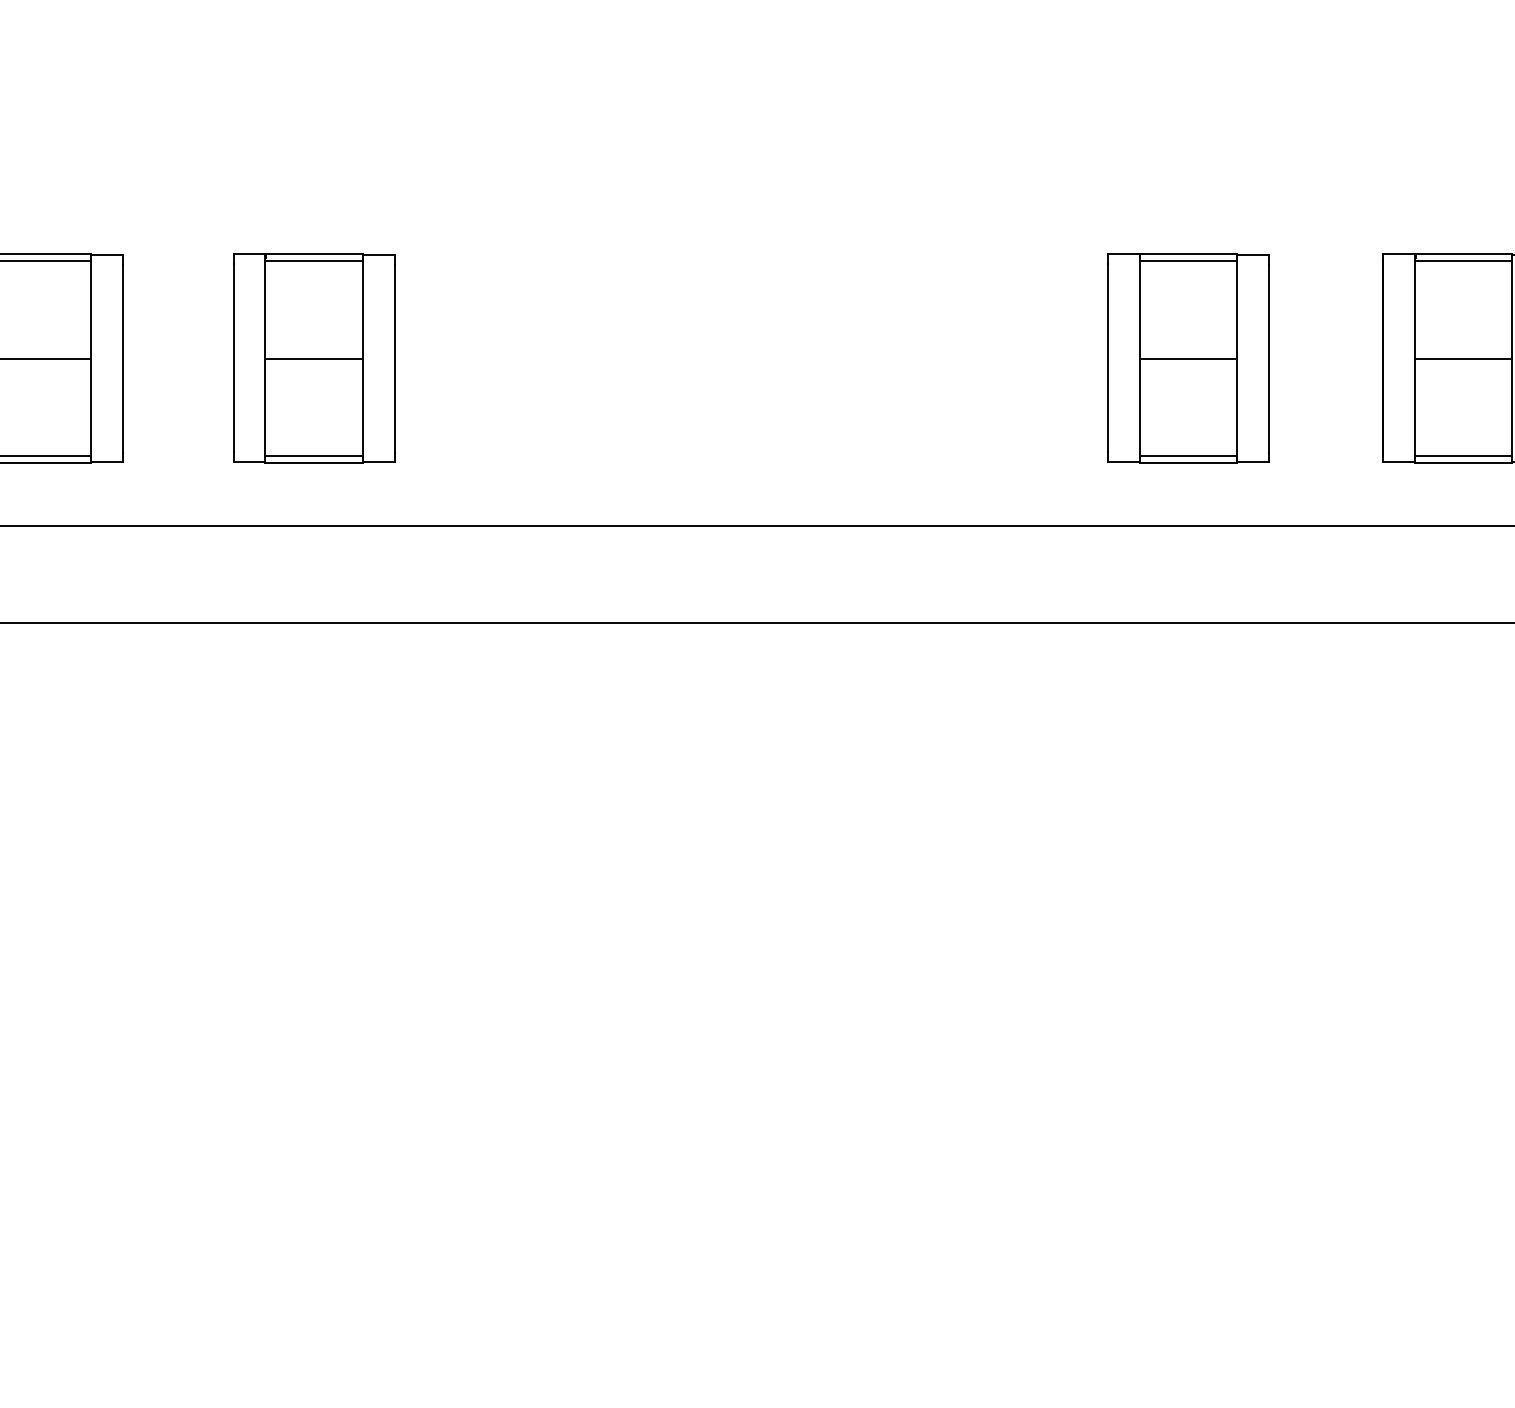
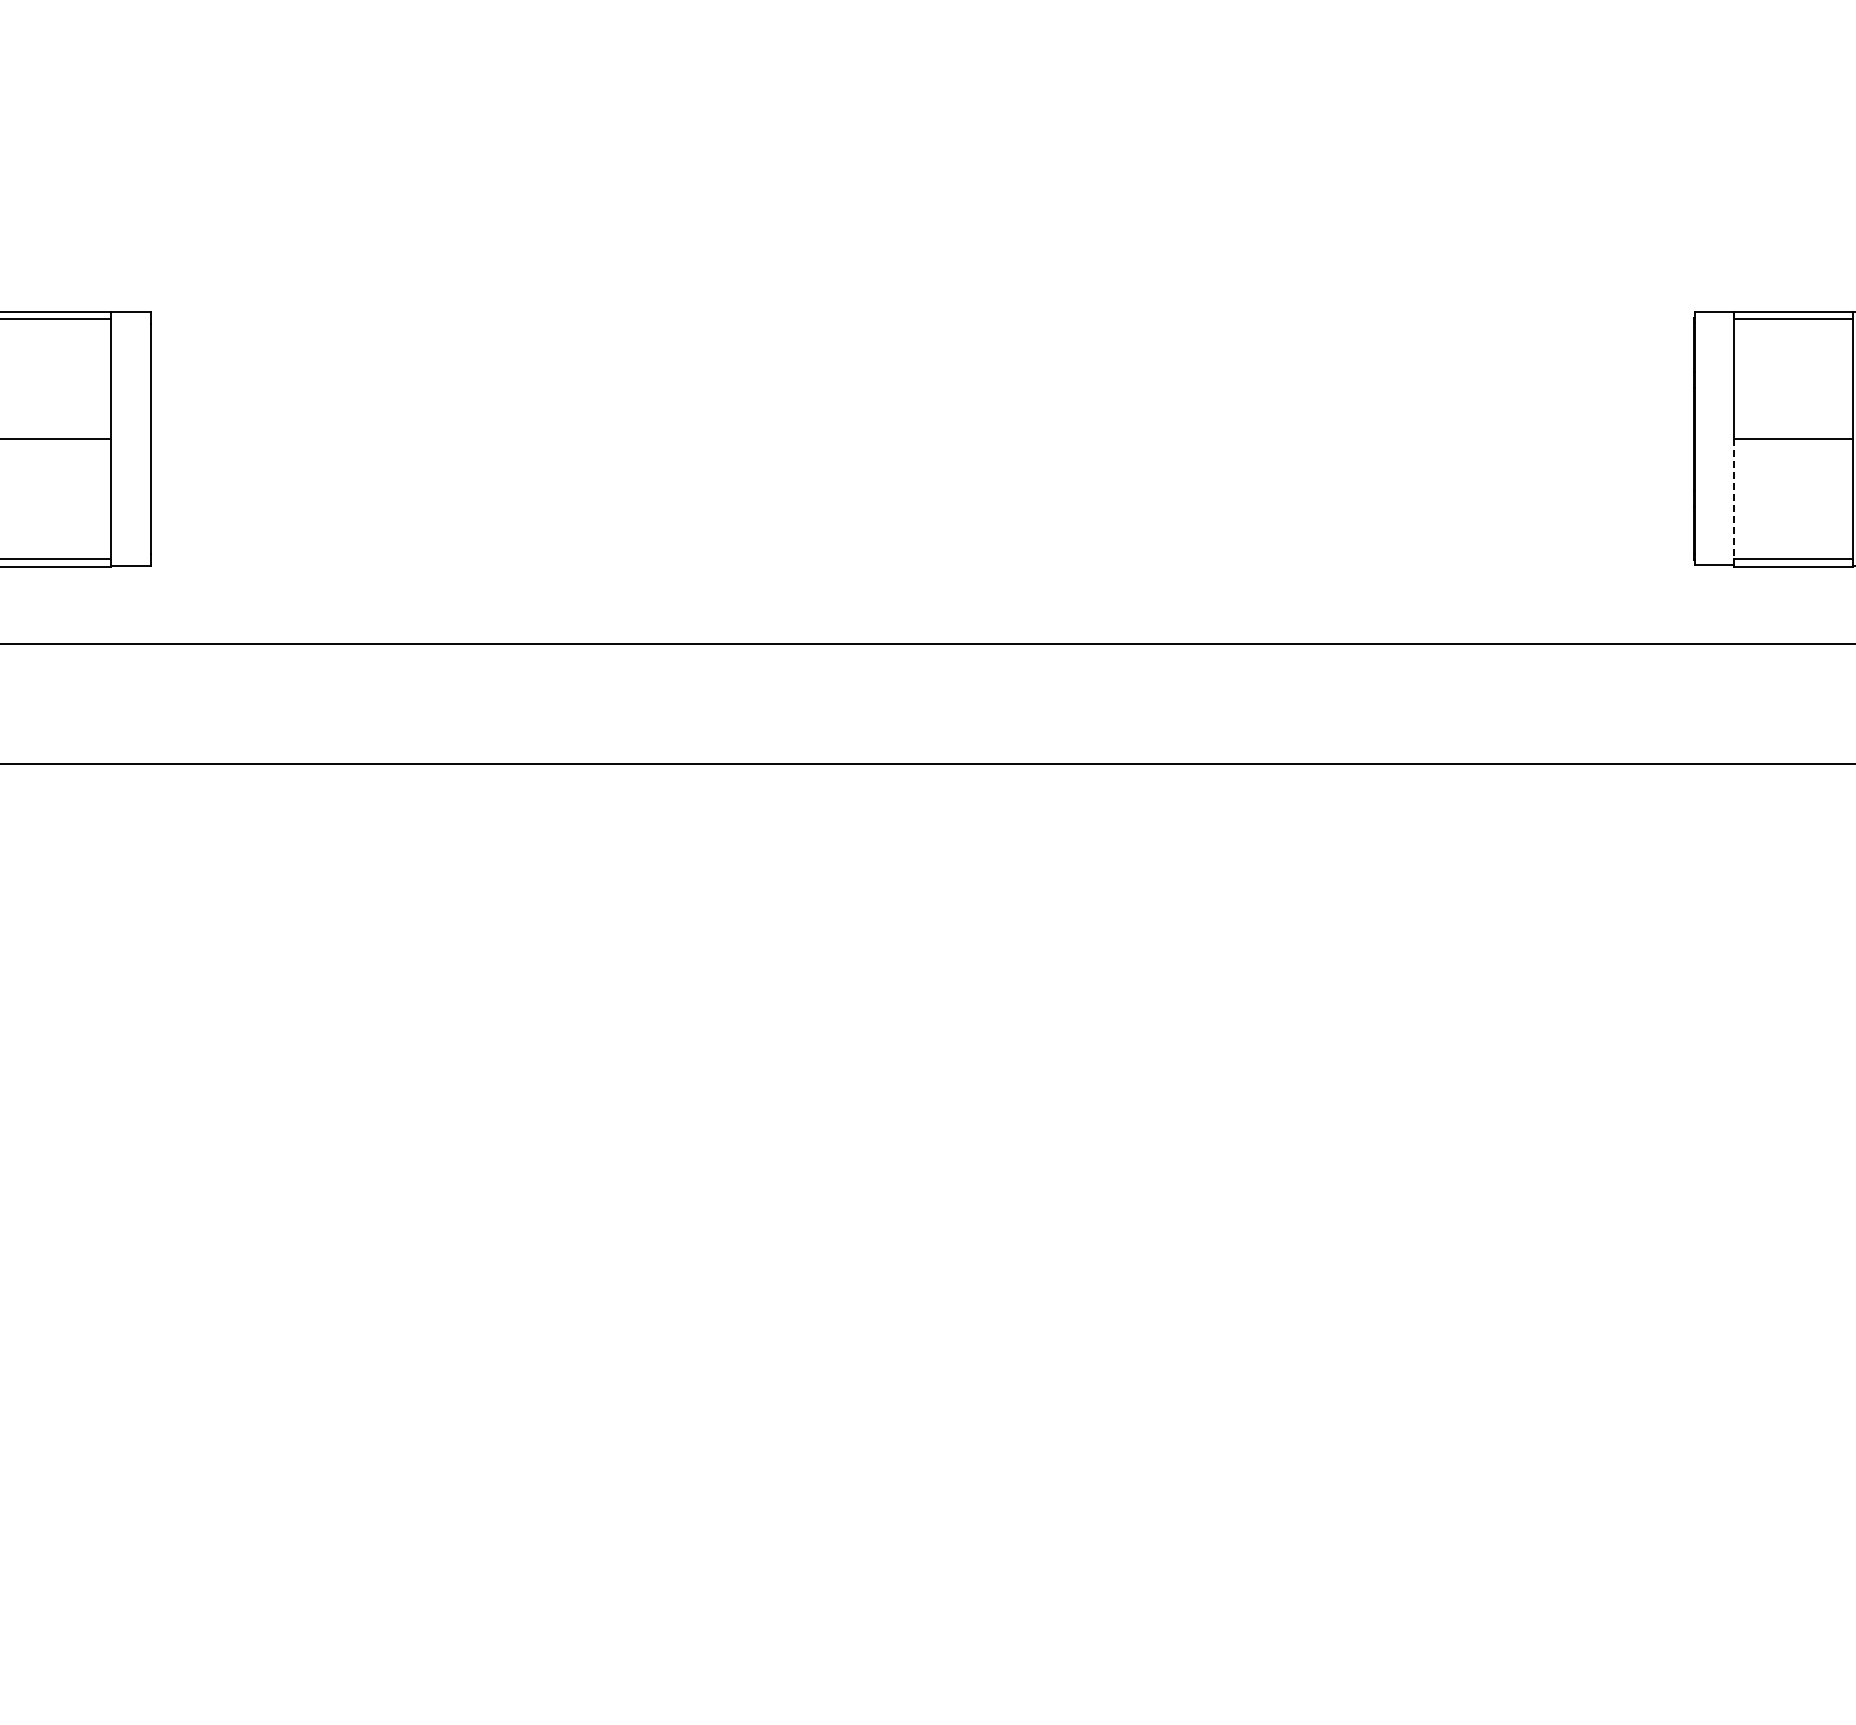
part: (313, 358) -> (384, 439), removed
part: (1188, 358) -> (1456, 439), removed
line: (1414, 407) -> (1733, 499), solid -> dashed

